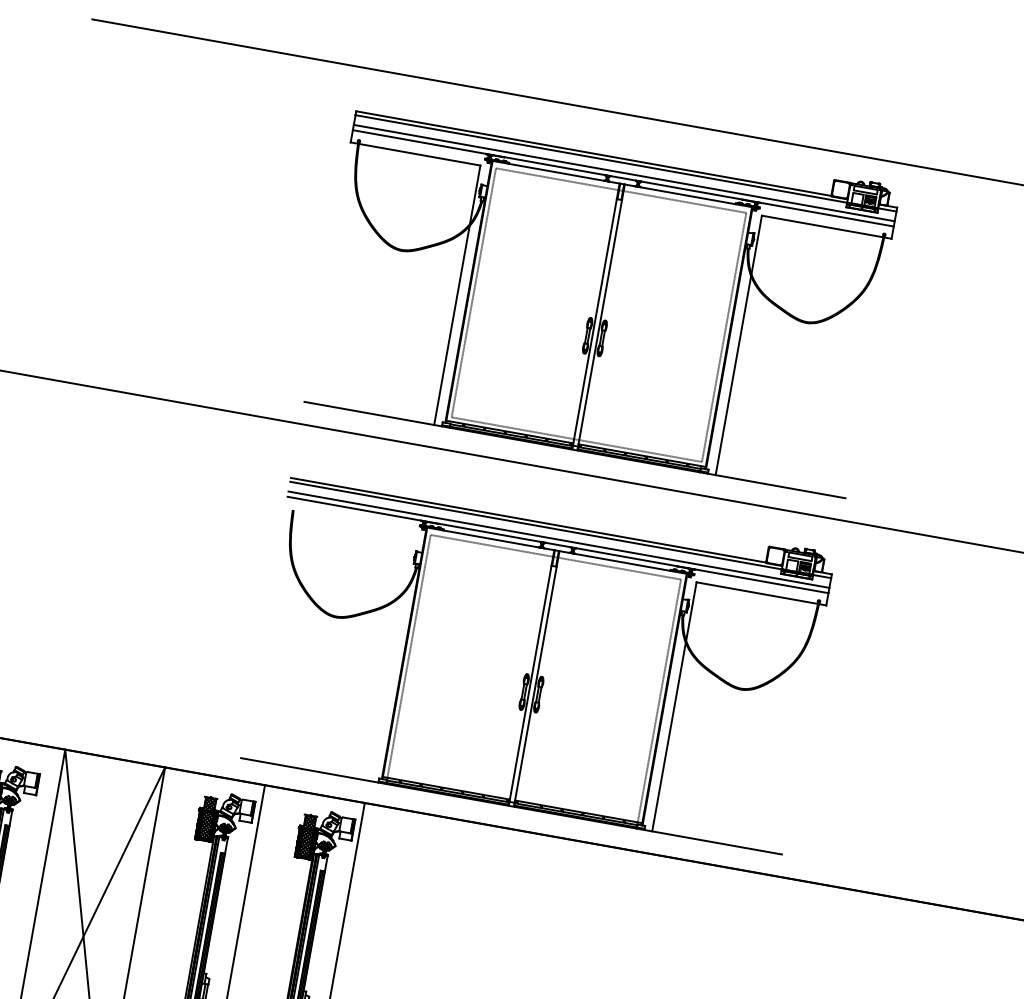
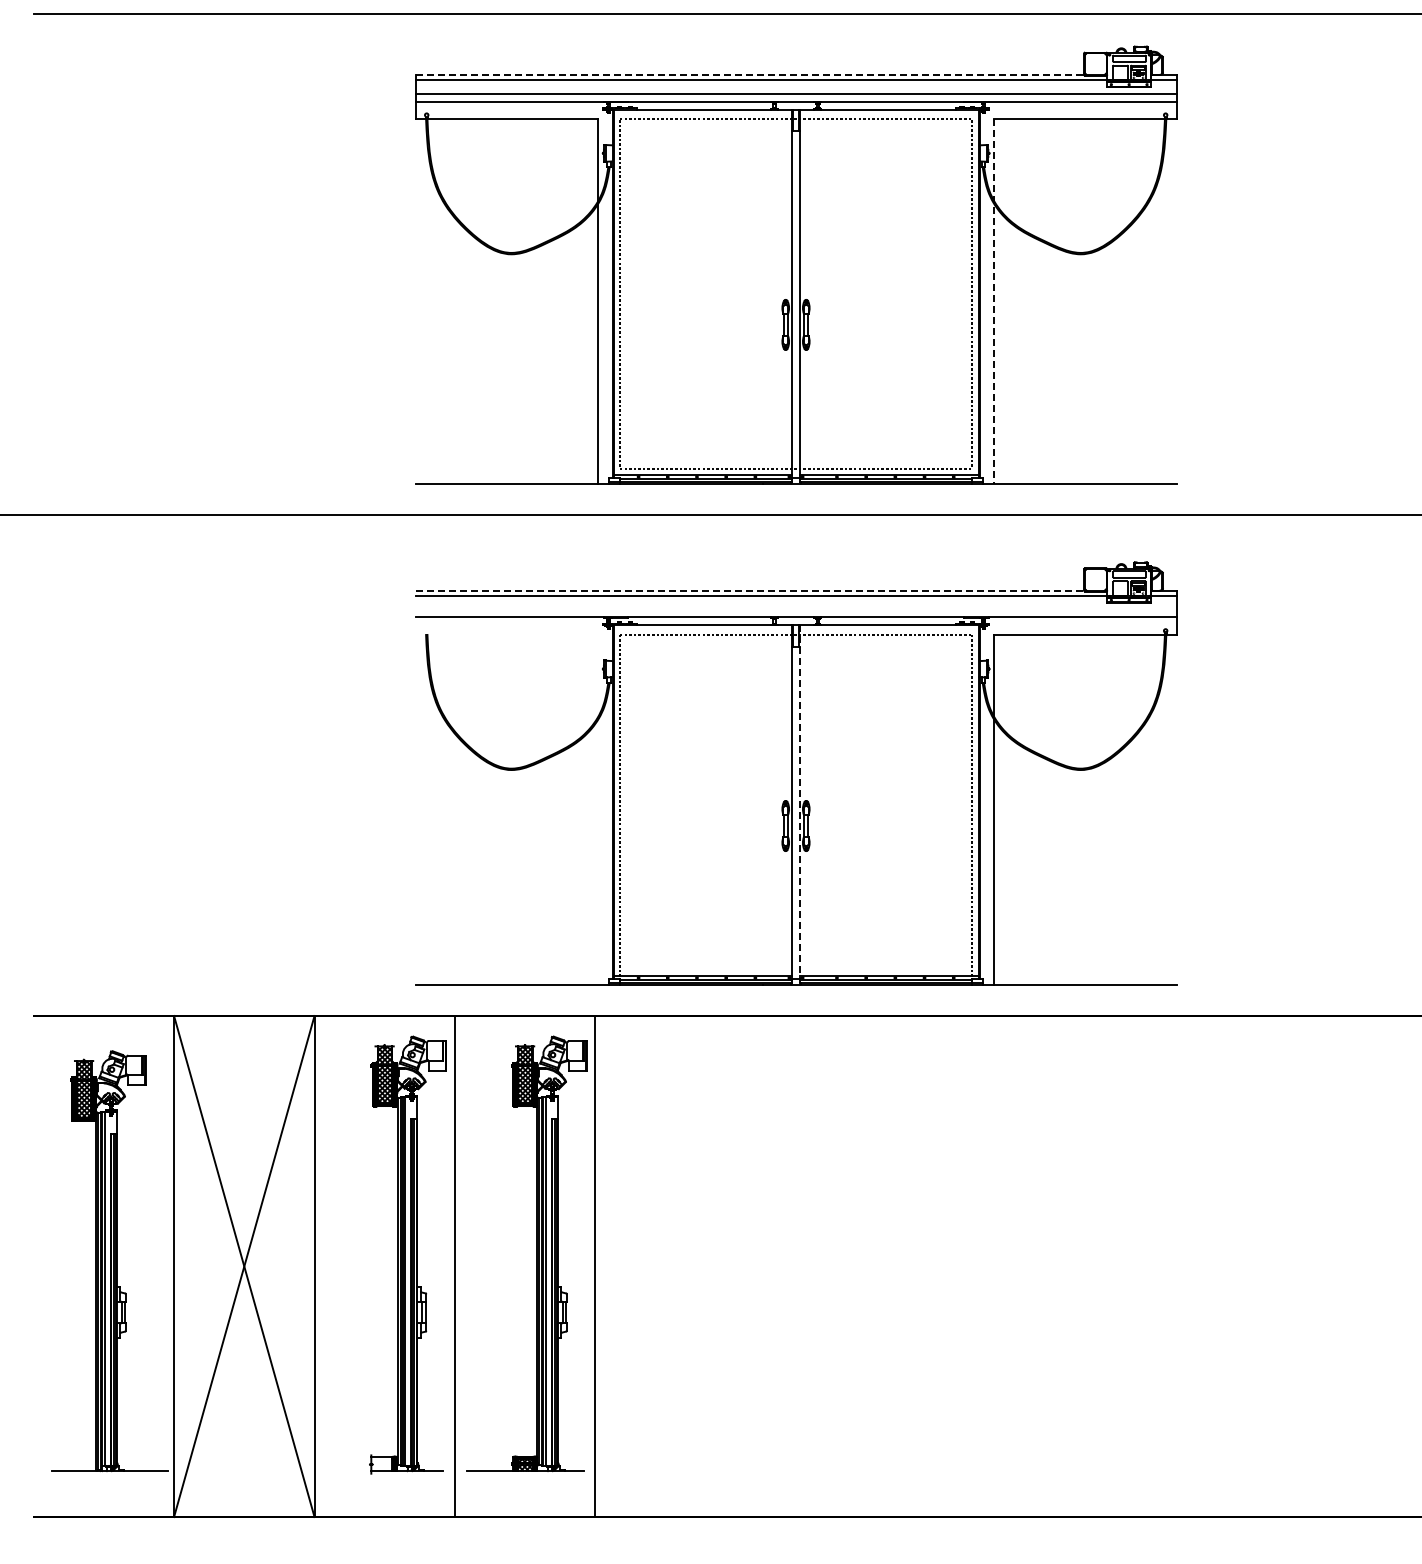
line: (594, 154) -> (750, 75), solid -> dashed
line: (739, 345) -> (994, 301), solid -> dashed
line: (528, 520) -> (750, 590), solid -> dashed
line: (558, 539) -> (795, 609), removed
line: (536, 678) -> (799, 804), solid -> dashed

